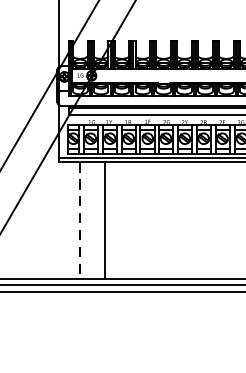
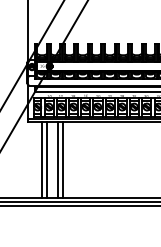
line: (88, 219) -> (47, 159), added
line: (113, 219) -> (63, 159), added
line: (79, 221) -> (41, 160), dashed -> solid

